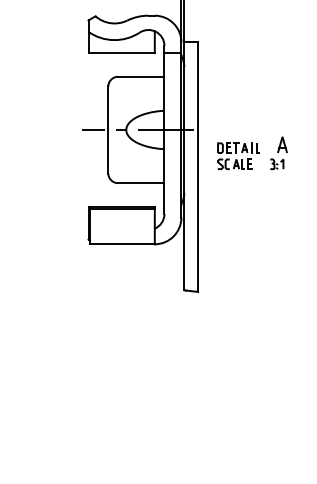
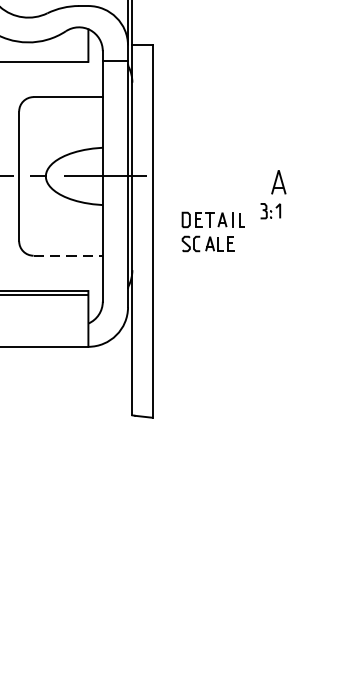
part: (278, 152) -> (272, 193), moved
part: (238, 155) -> (213, 230), moved
line: (141, 183) -> (68, 256), solid -> dashed

